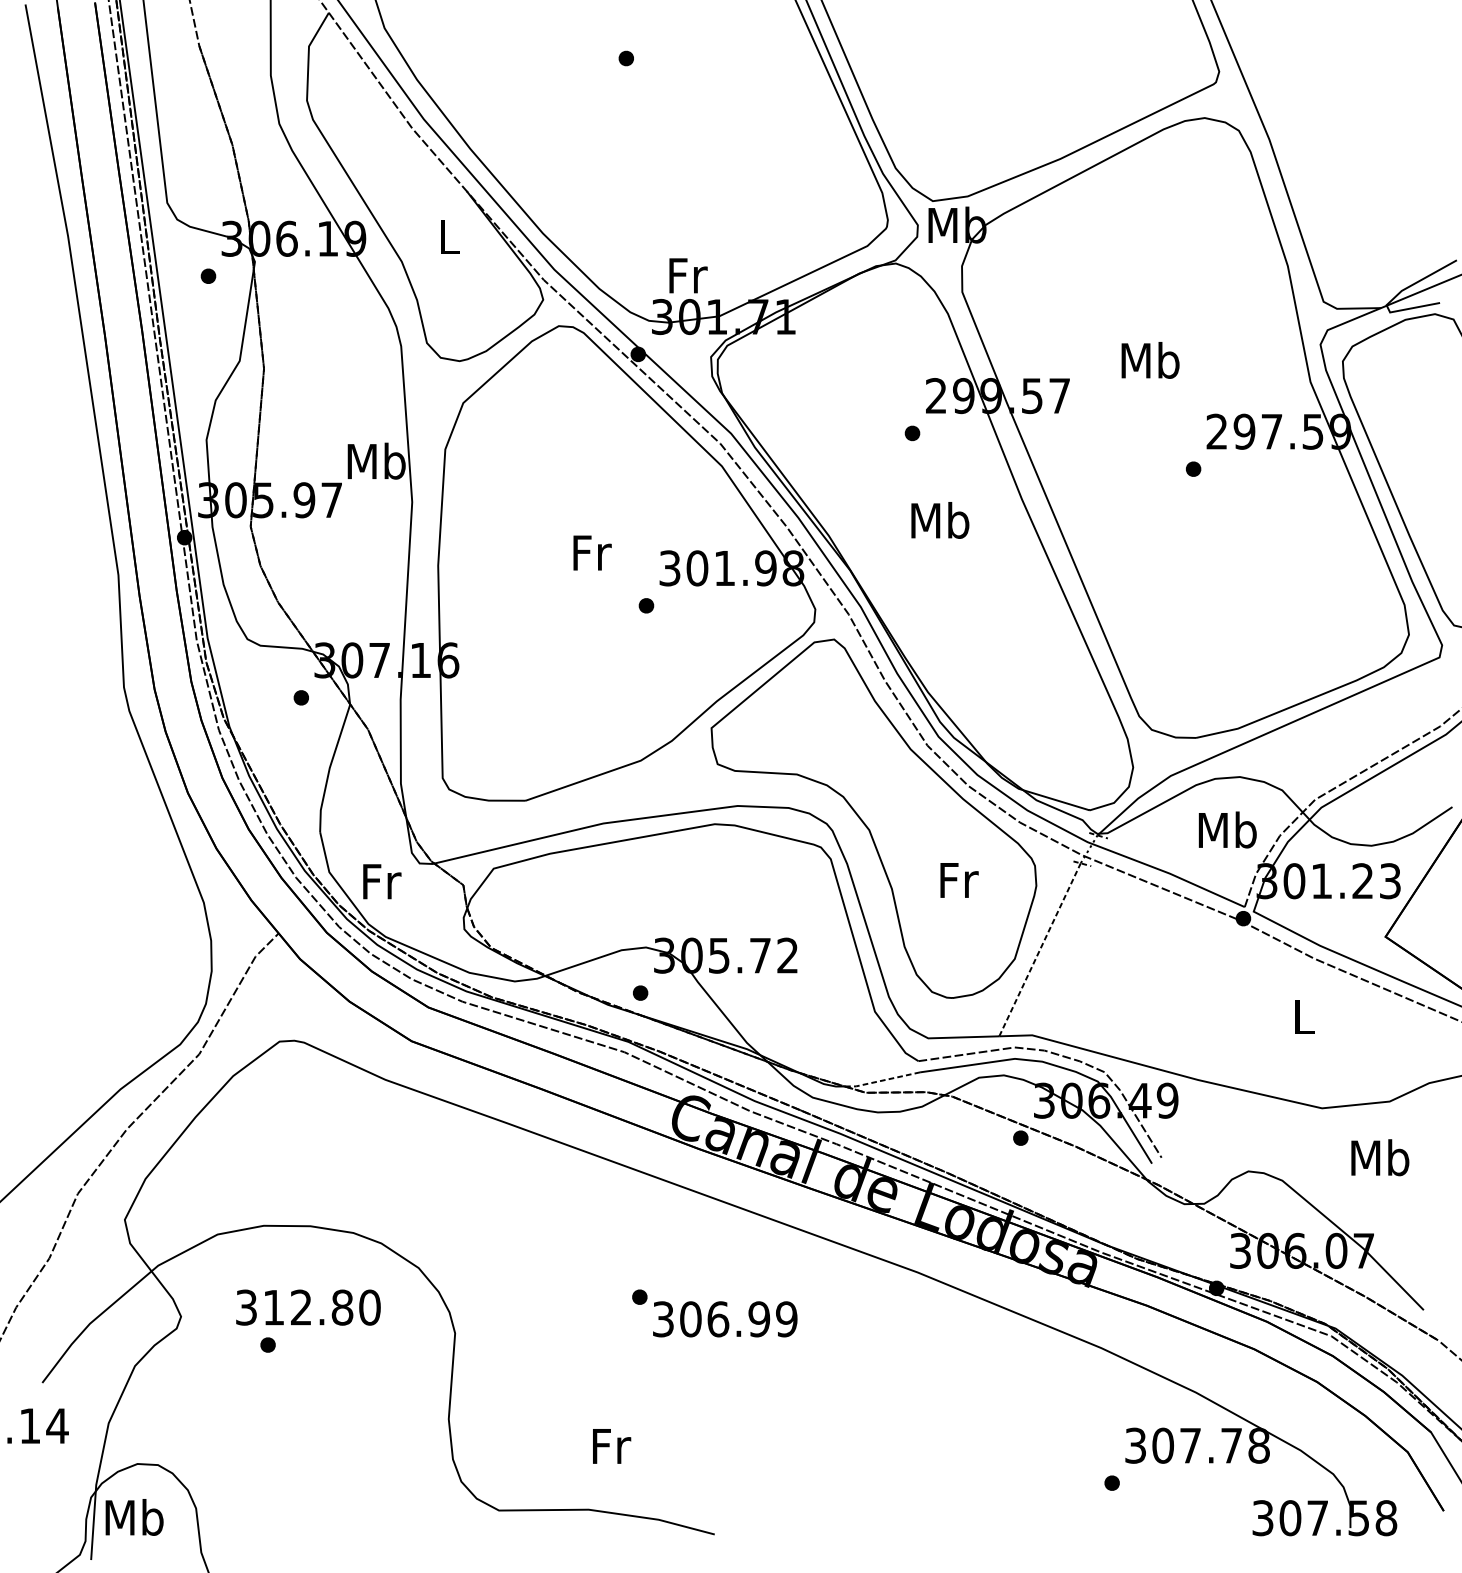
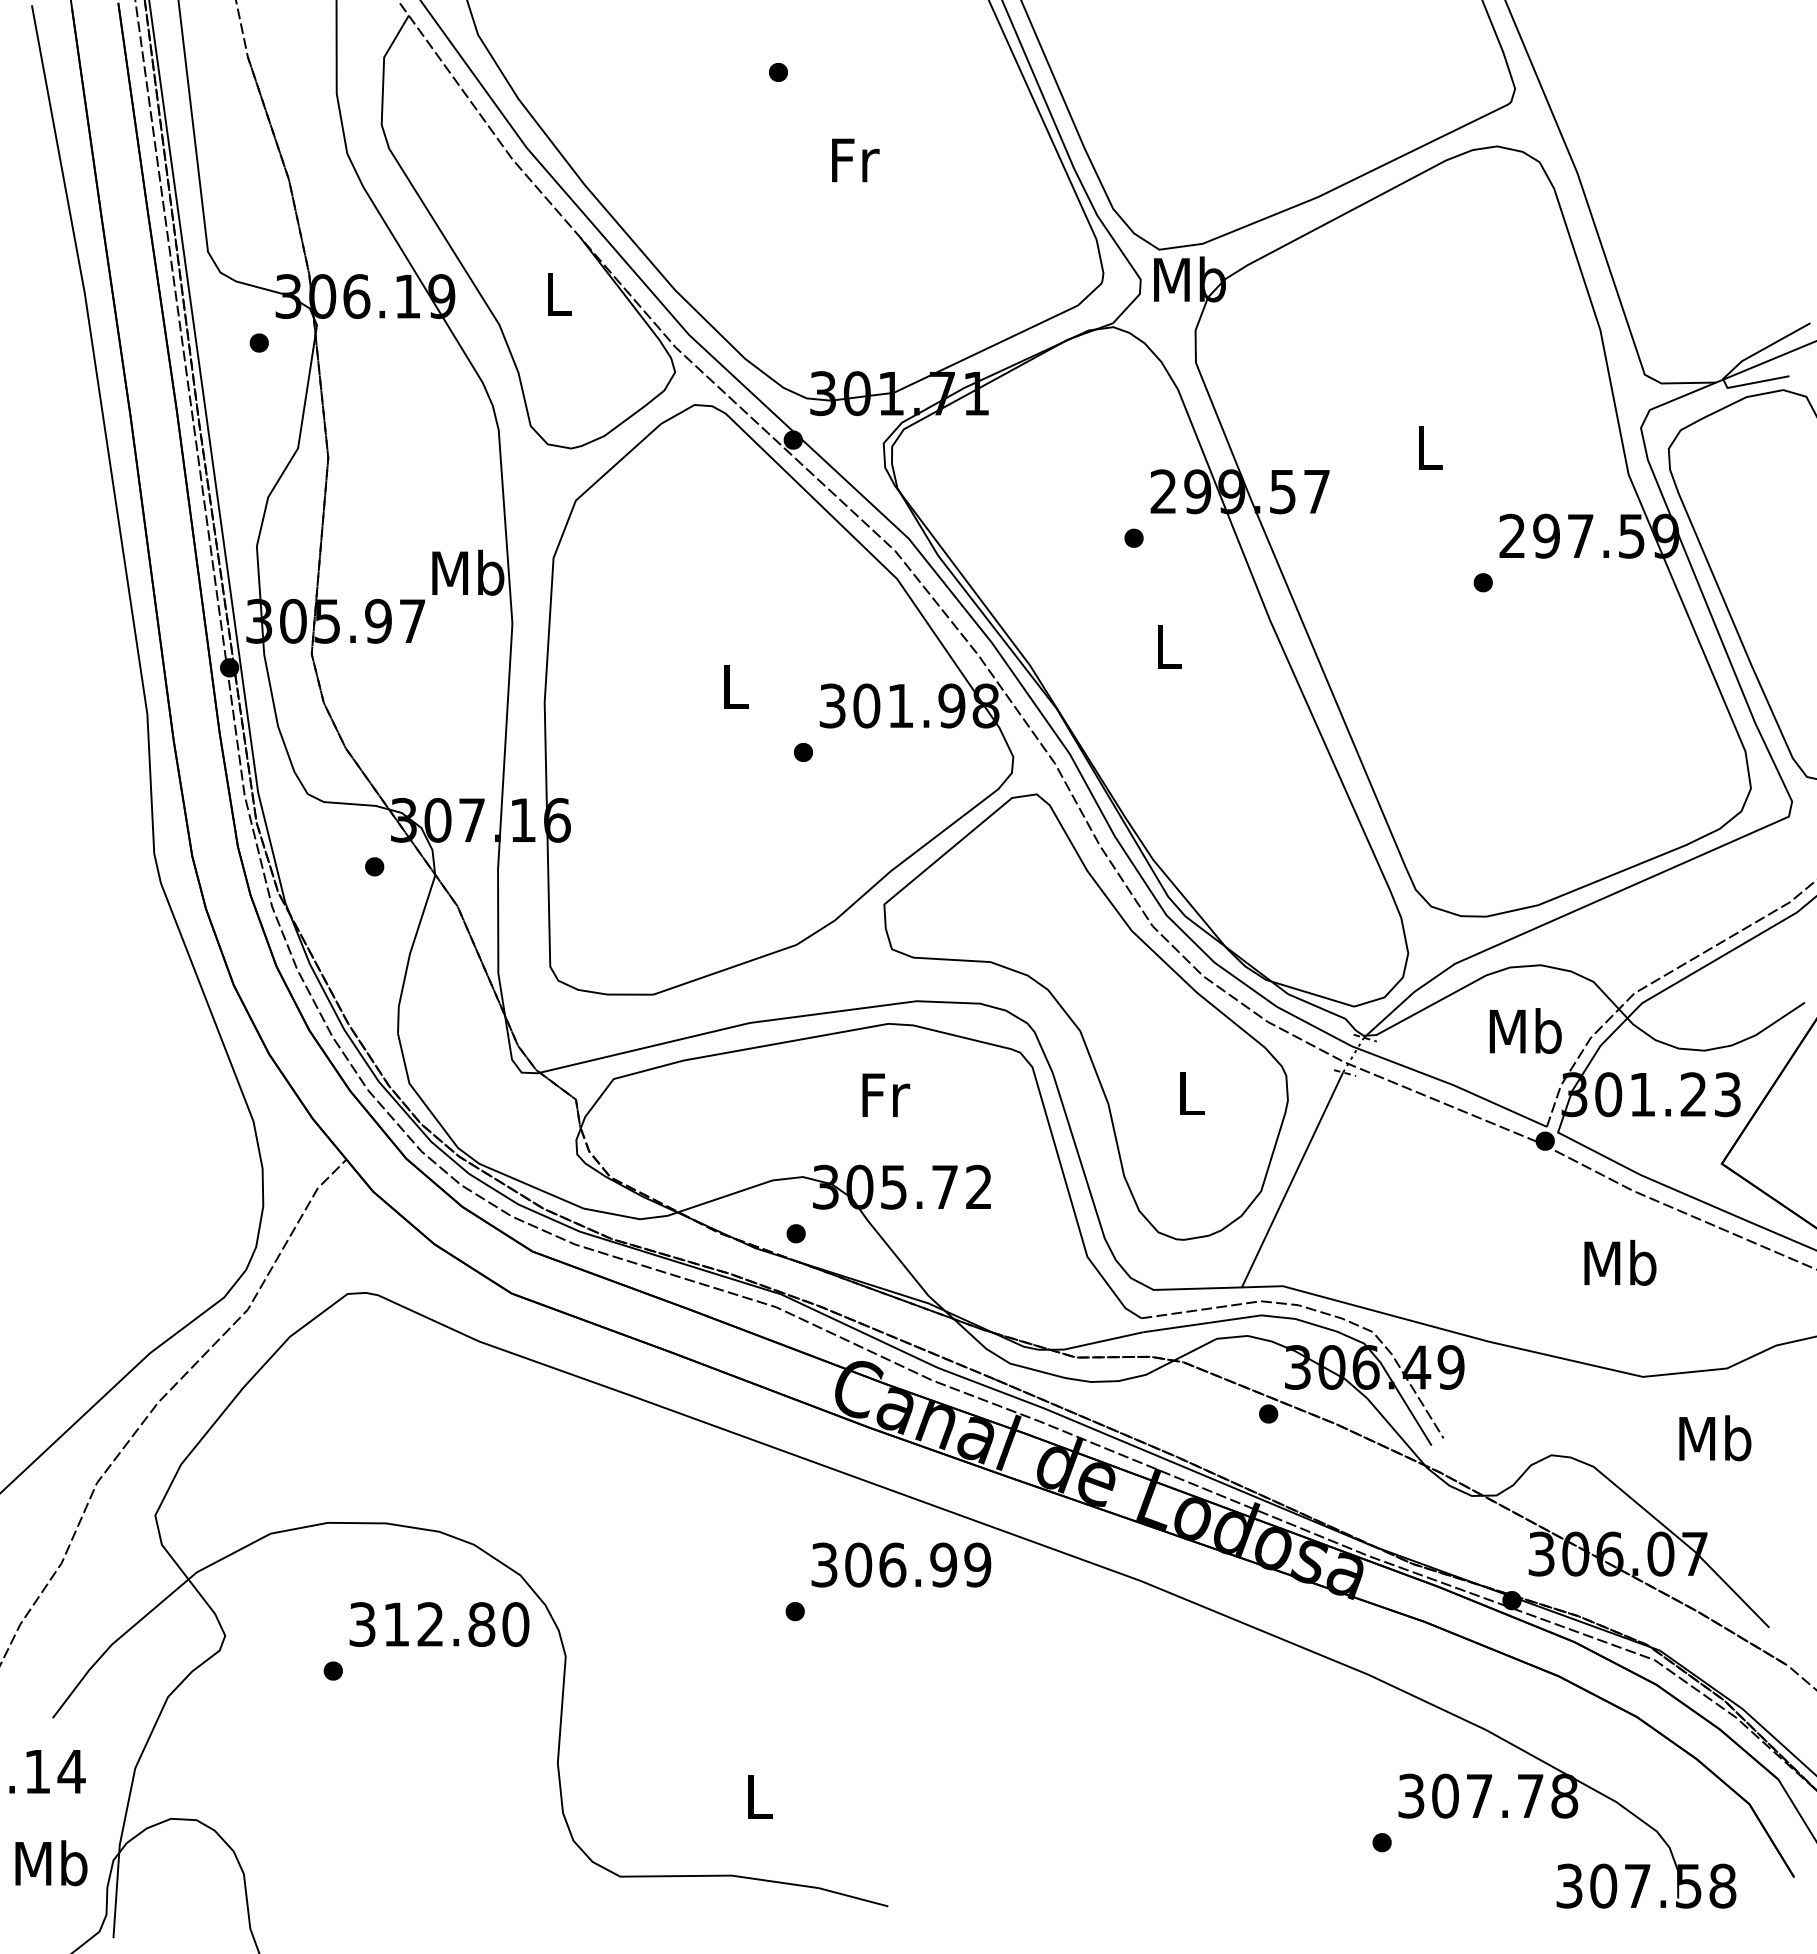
text: (688, 275) -> (855, 160), moved
text: (1150, 360) -> (1429, 447), Mb -> L
text: (940, 520) -> (1168, 646), Mb -> L
text: (592, 552) -> (736, 686), Fr -> L
text: (959, 880) -> (1192, 1093), Fr -> L
text: (382, 881) -> (886, 1094), moved
line: (1040, 949) -> (1292, 1179), dashed -> solid
text: (1304, 1016) -> (1620, 1262), L -> Mb
line: (882, 1080) -> (1096, 1342), dashed -> solid
text: (308, 1307) -> (439, 1624), moved
text: (725, 1318) -> (901, 1564), moved
text: (611, 1446) -> (760, 1796), Fr -> L
text: (134, 1517) -> (51, 1863), moved

